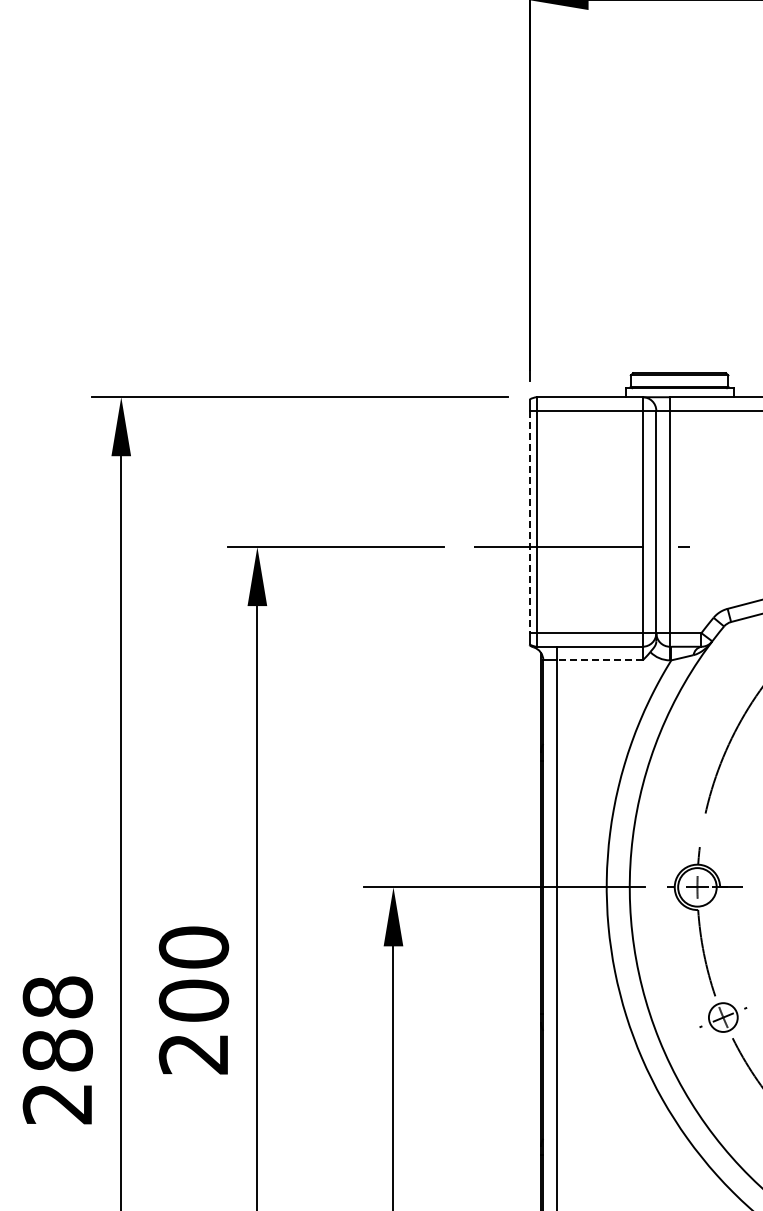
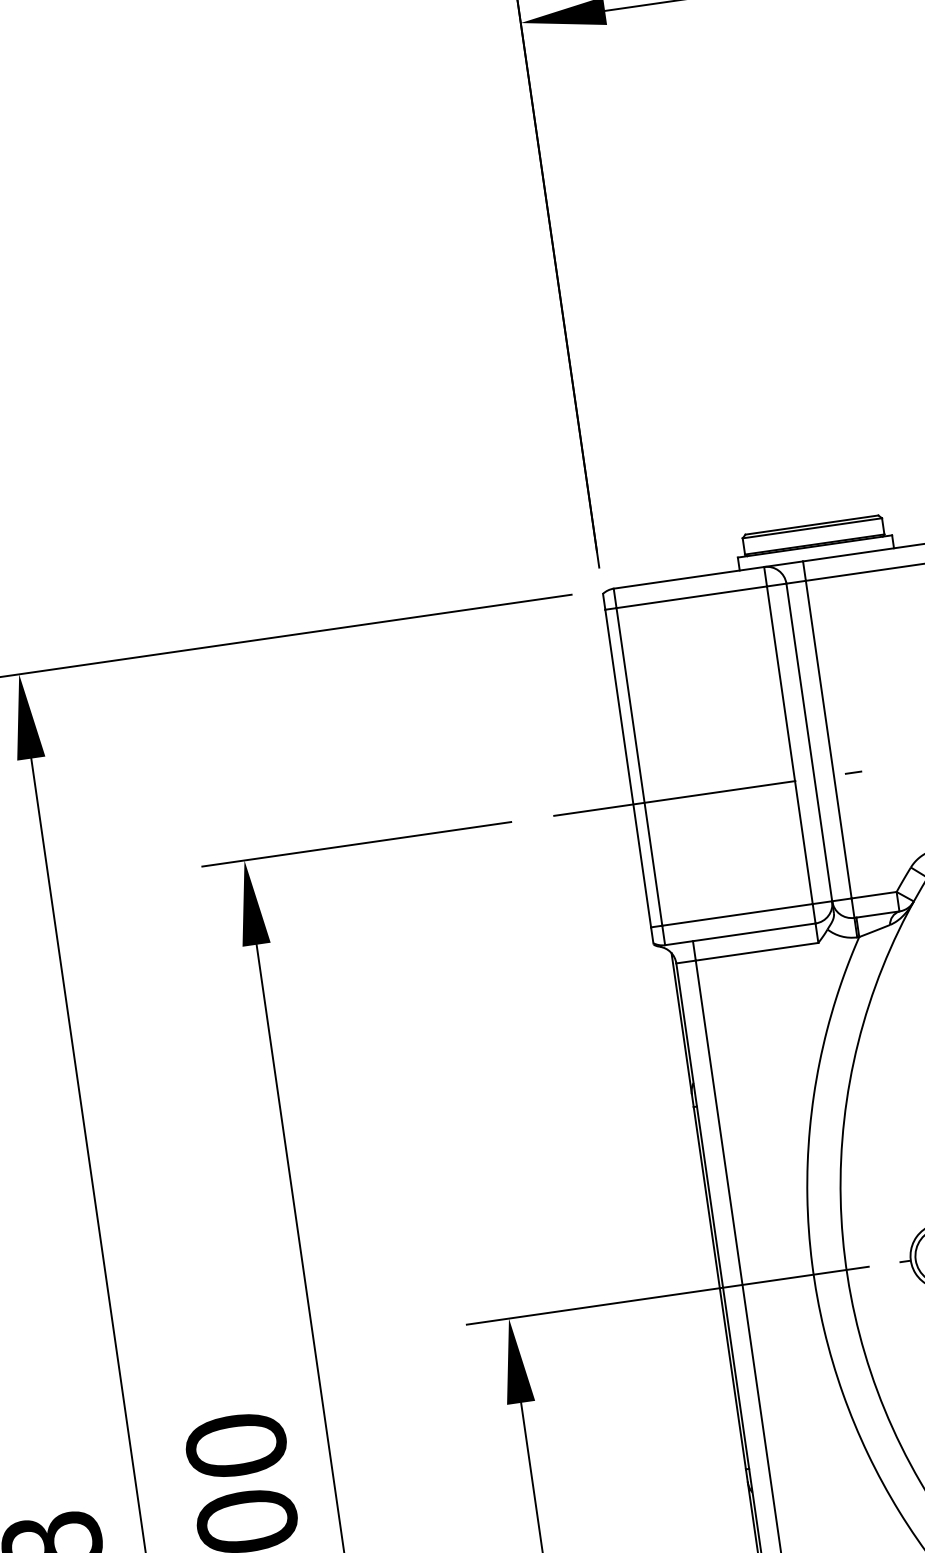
line: (529, 522) -> (628, 769), dashed -> solid
line: (599, 660) -> (756, 952), dashed -> solid

